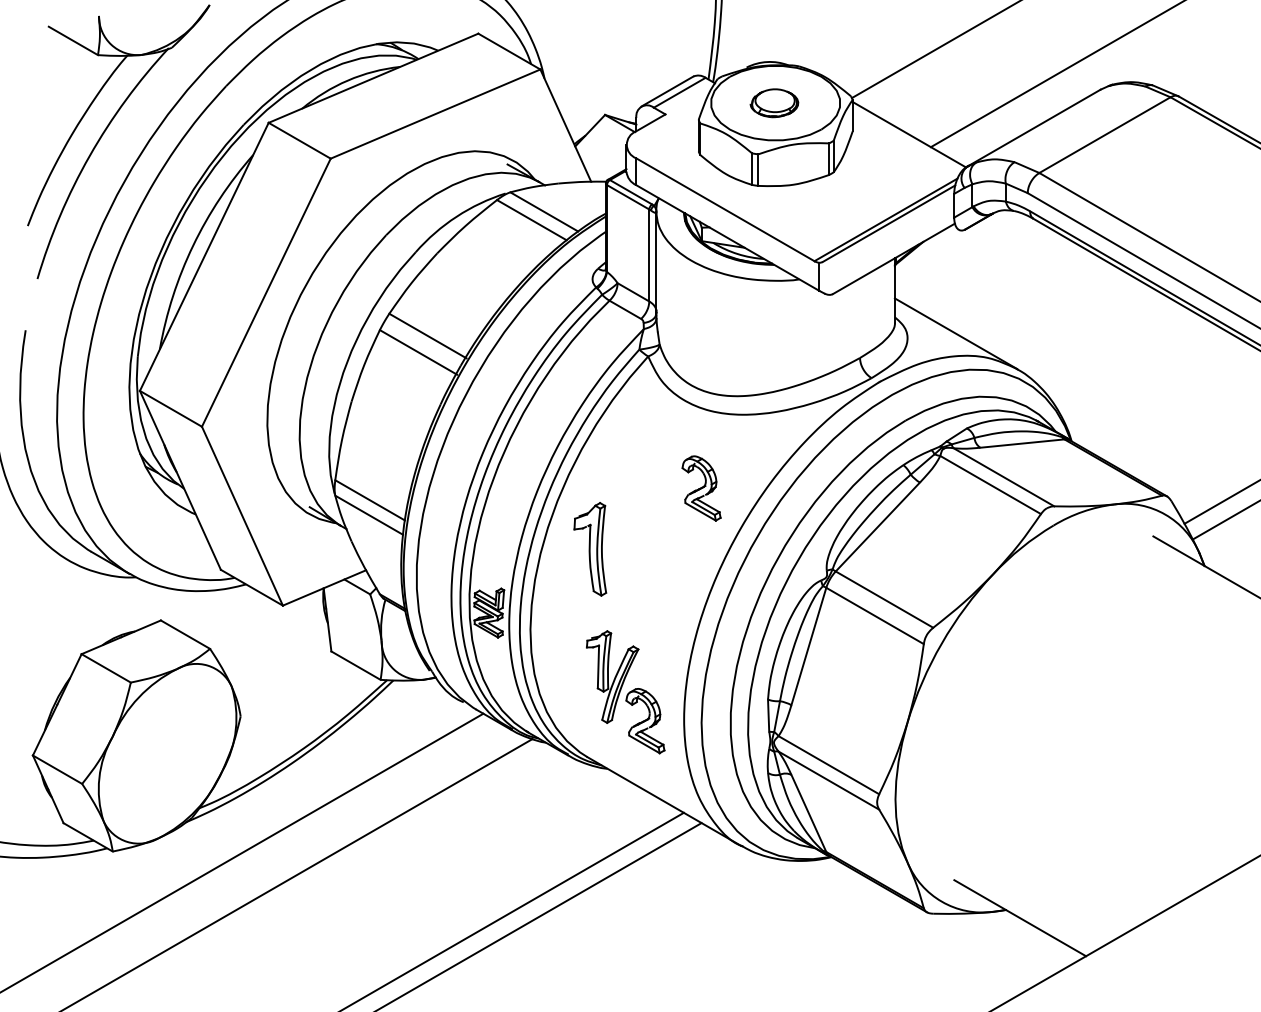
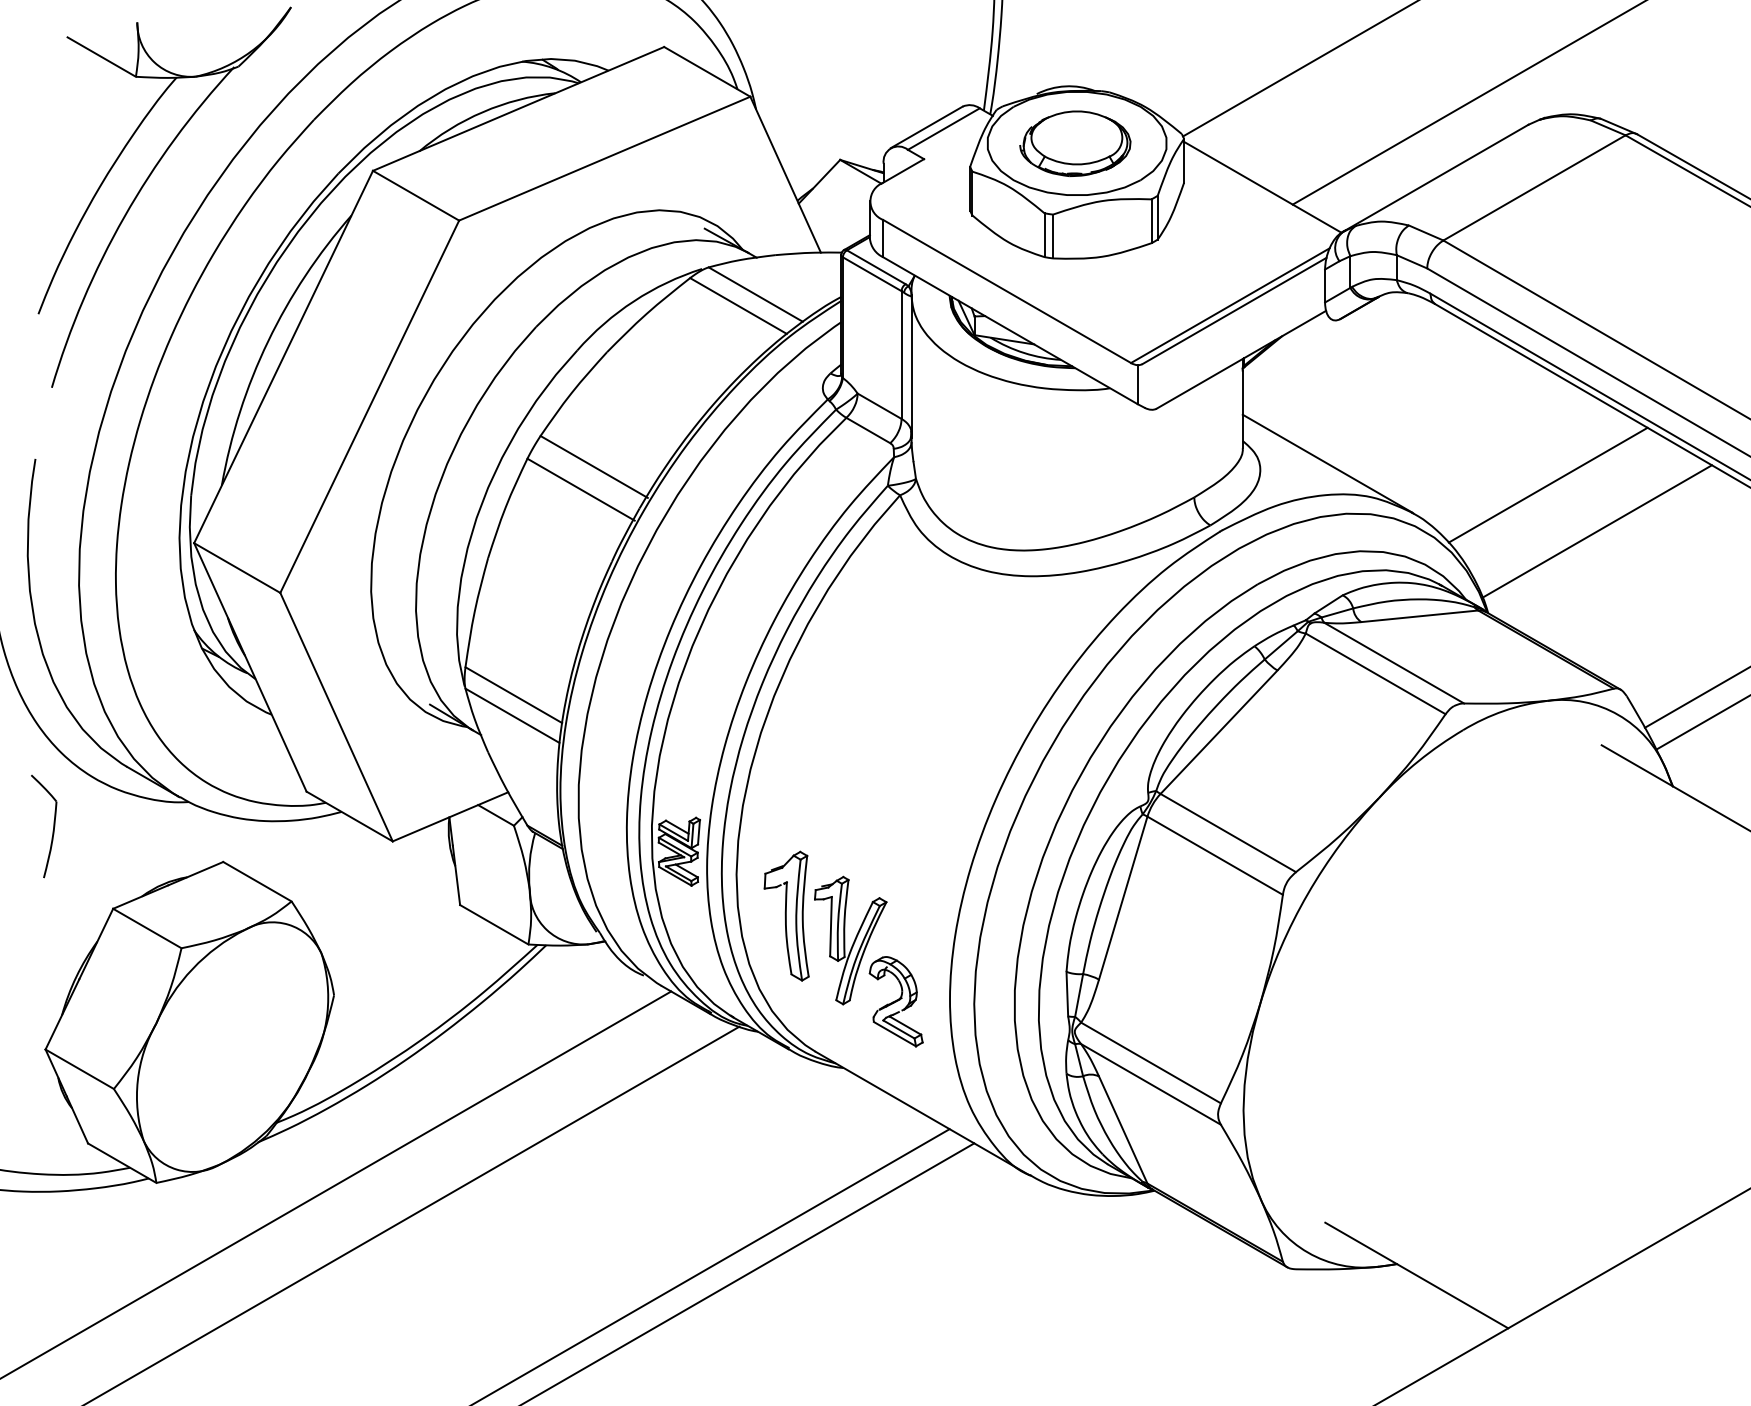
part: (774, 103) -> (1075, 143), size x1.67
line: (1114, 348) -> (1547, 484), added
line: (1149, 382) -> (1596, 531), added
part: (701, 488) -> (973, 678), removed
part: (590, 548) -> (786, 915), moved
part: (37, 597) -> (52, 830), added

